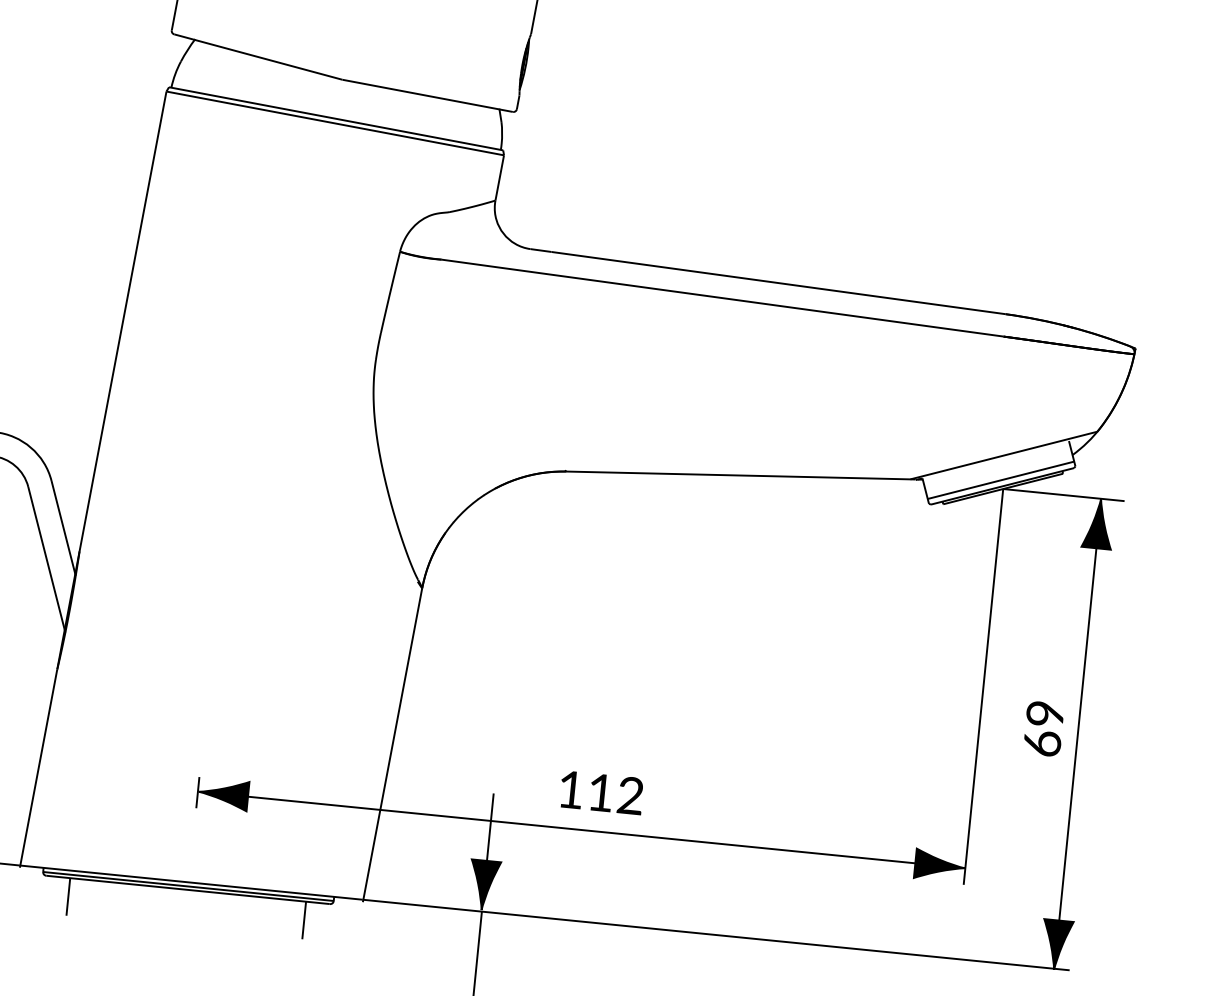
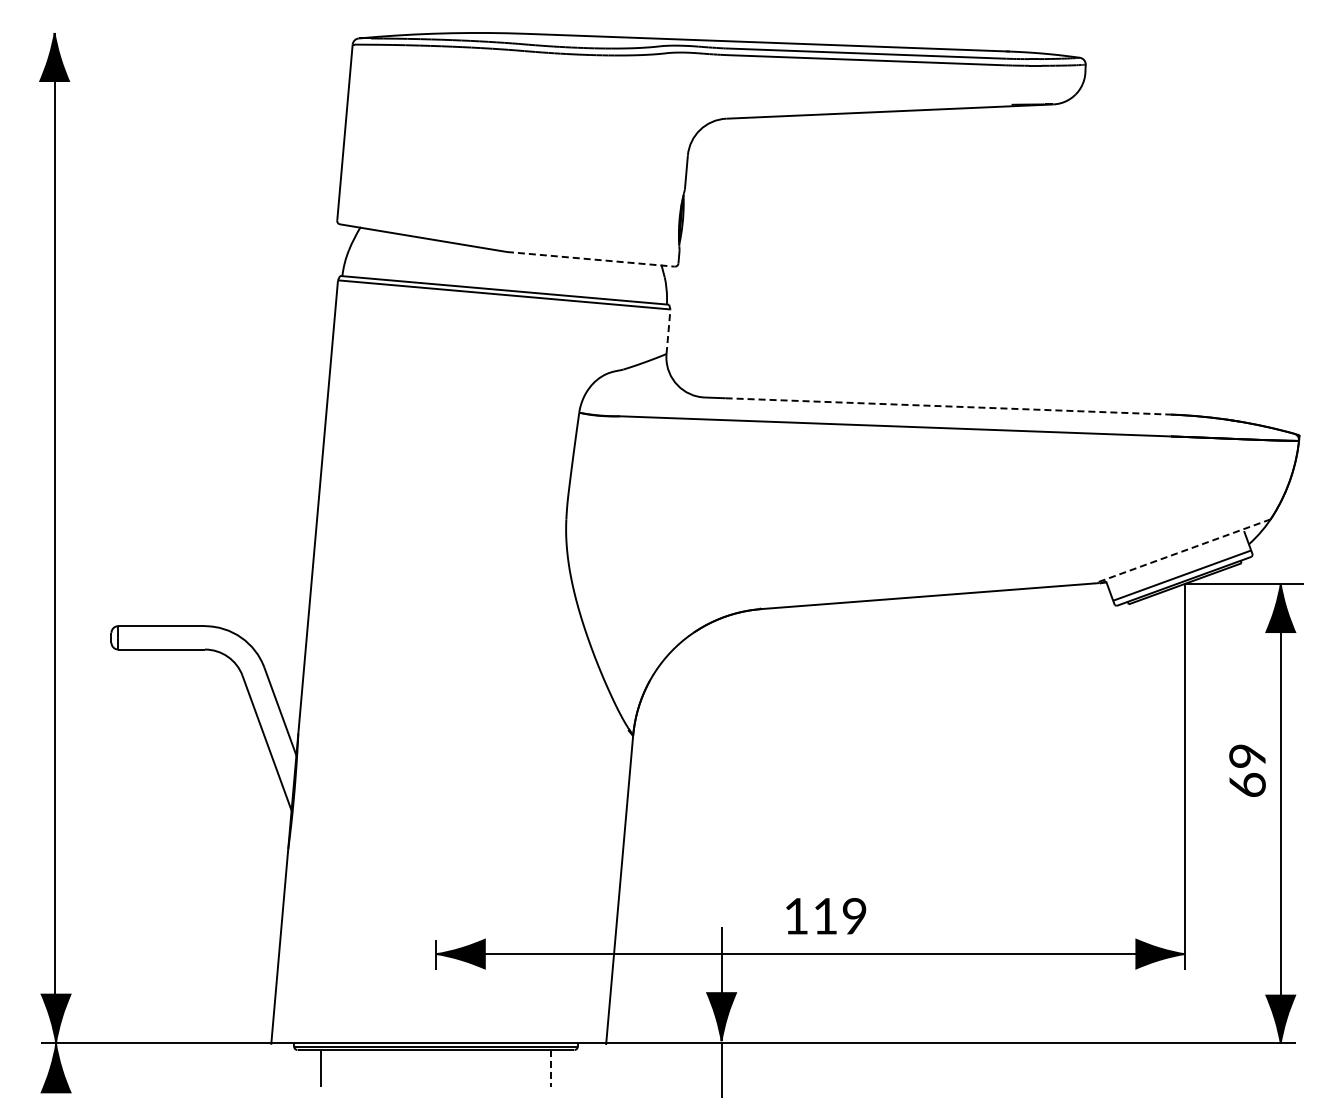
line: (428, 96) -> (591, 259), solid -> dashed
line: (499, 177) -> (668, 331), solid -> dashed
line: (778, 283) -> (948, 406), solid -> dashed
line: (1003, 455) -> (1182, 551), solid -> dashed
text: (1043, 728) -> (1247, 770), moved
text: (630, 795) -> (854, 916), 112 -> 119
line: (304, 920) -> (551, 1068), solid -> dashed

